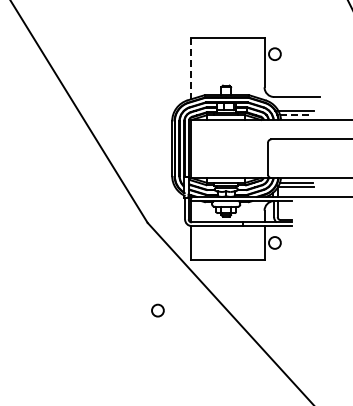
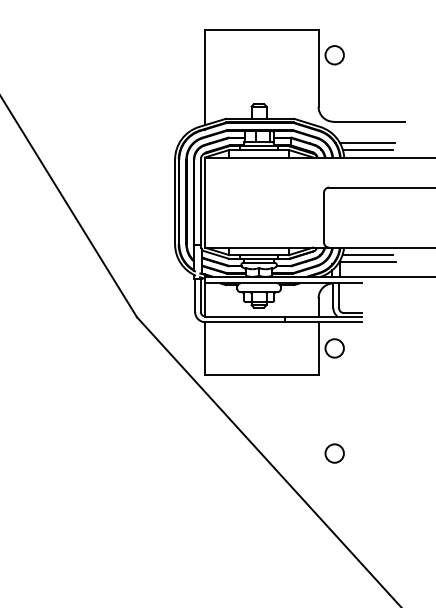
line: (191, 68) -> (205, 77), dashed -> solid
line: (296, 115) -> (368, 150), dashed -> solid
circle: (157, 310) -> (334, 453), moved

